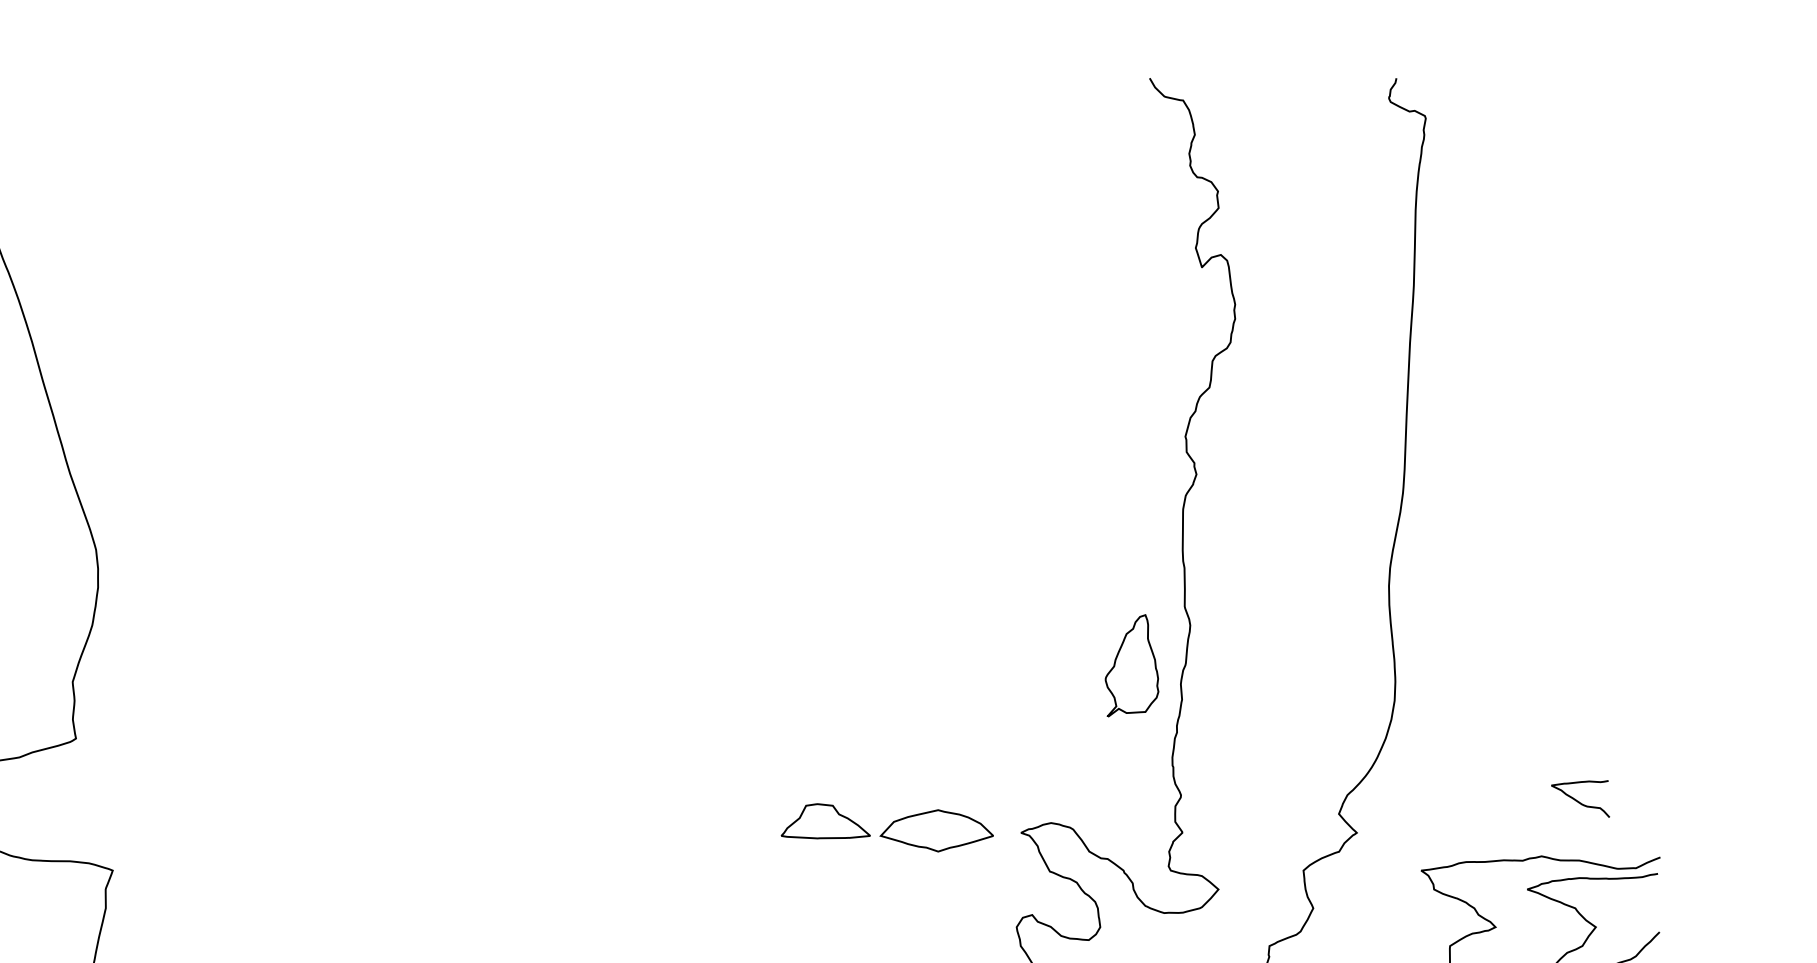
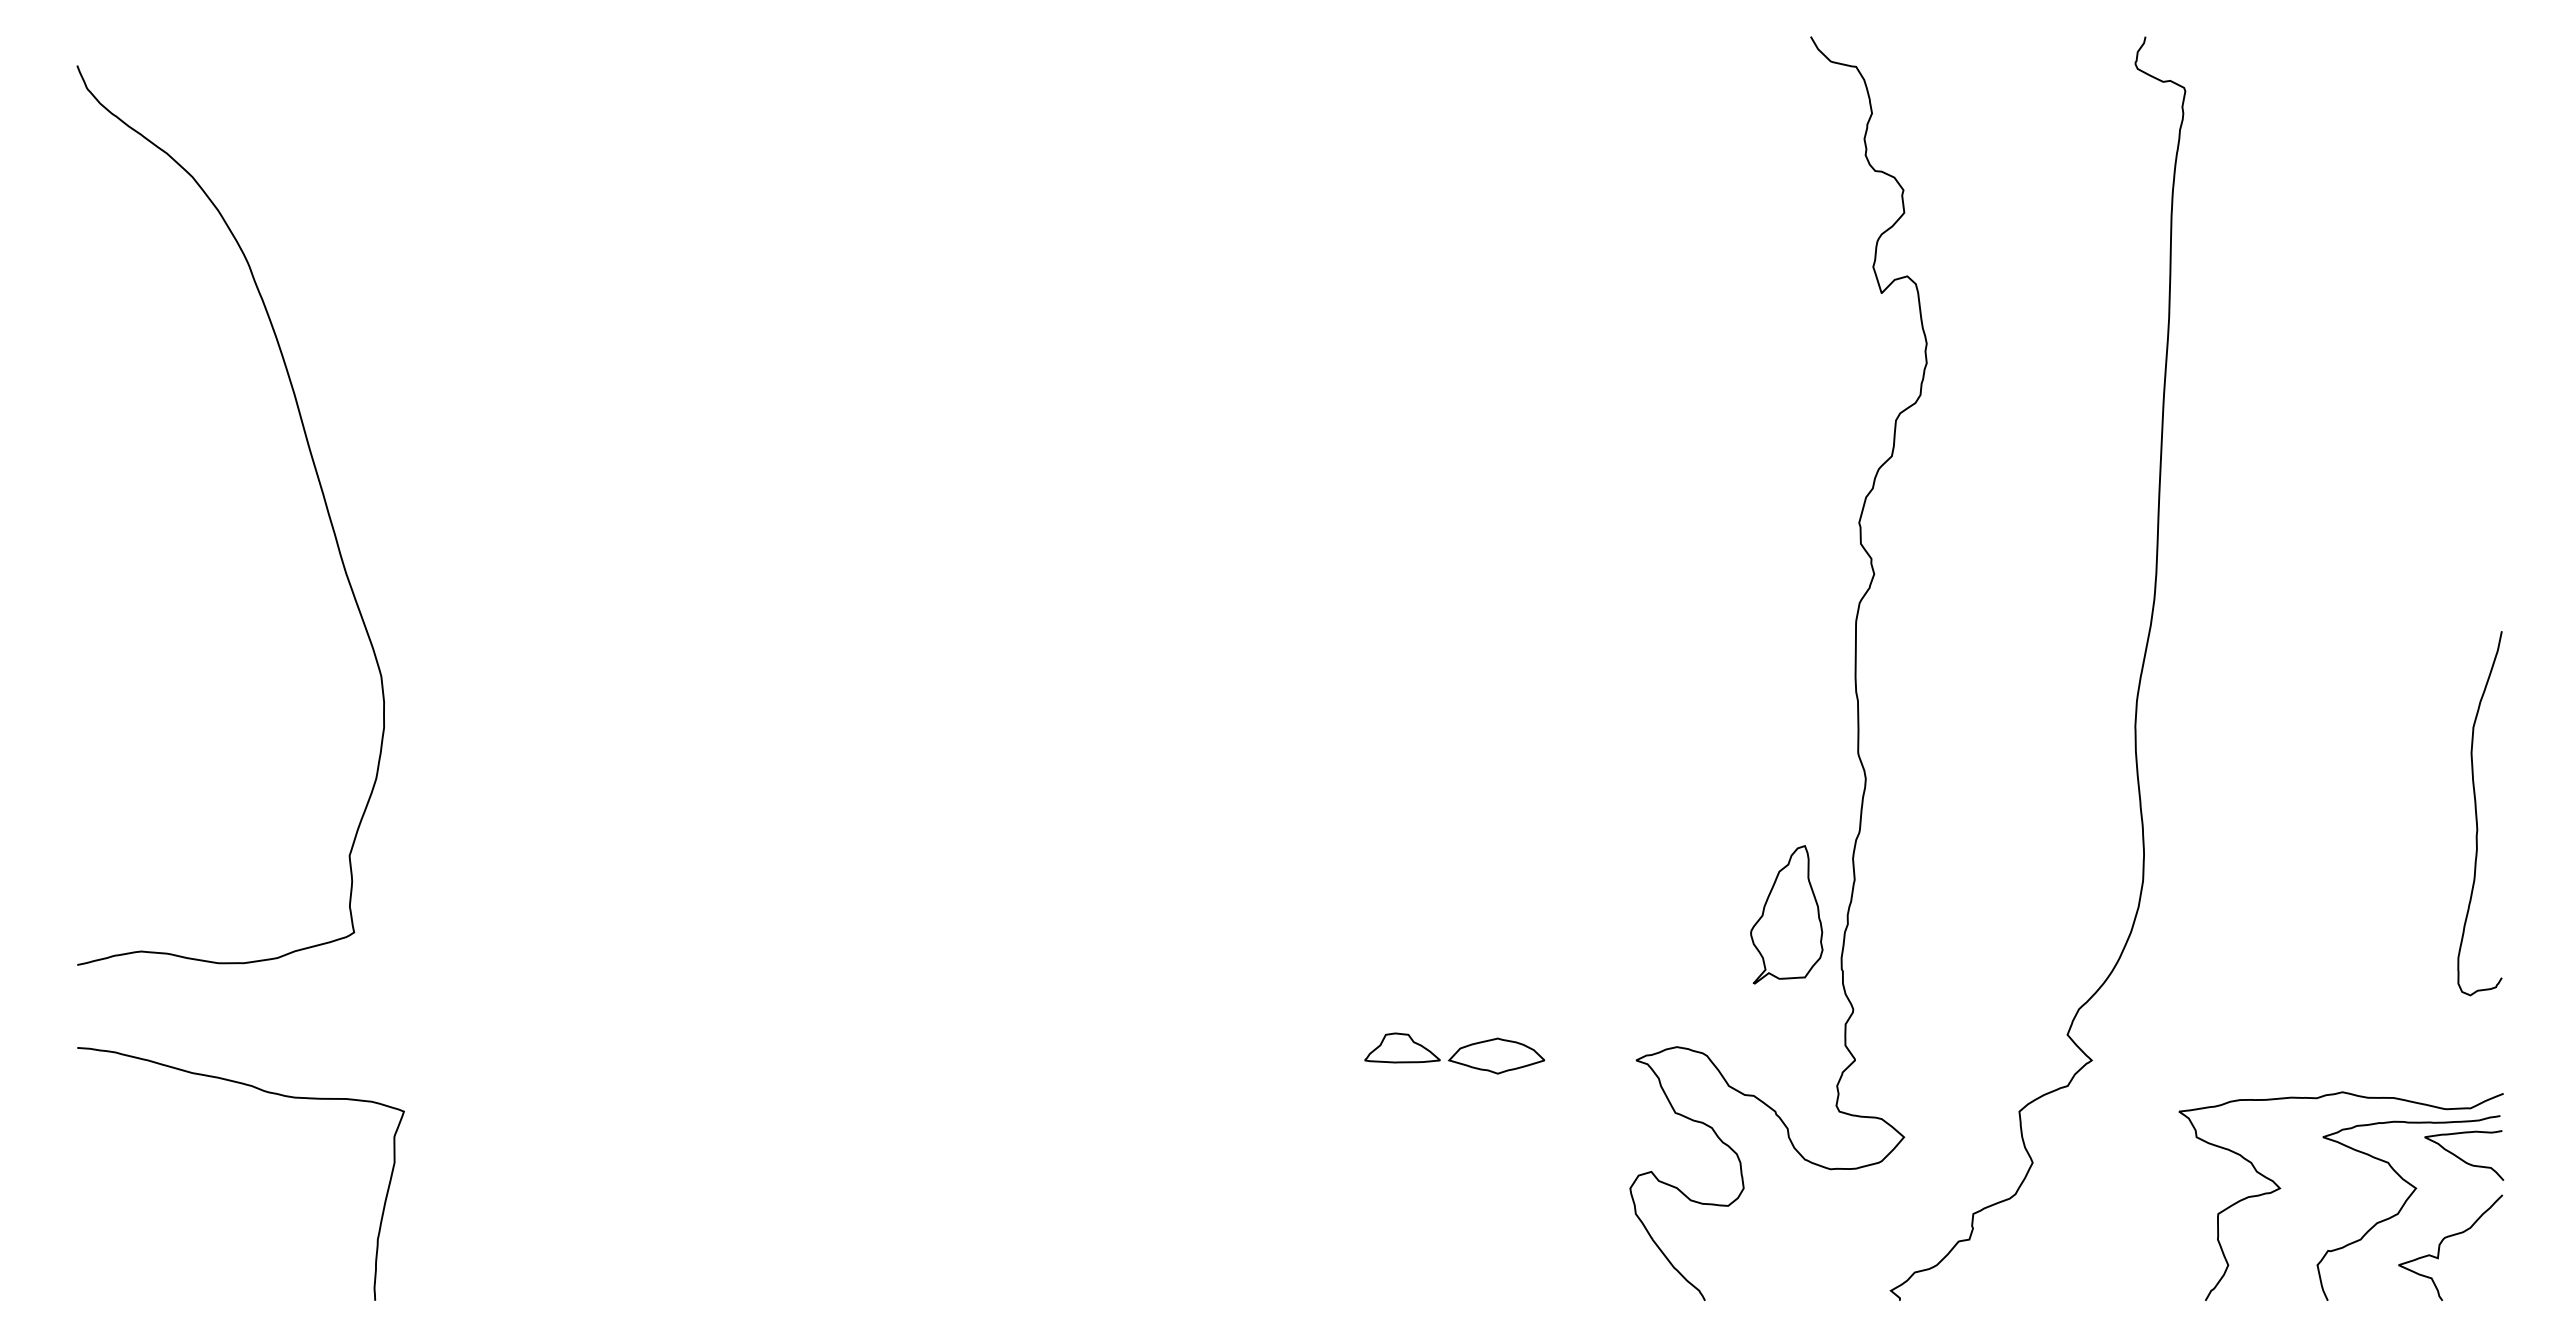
curve: (1641, 651) -> (2477, 814), added
part: (1131, 665) -> (1786, 914), moved
curve: (1579, 801) -> (2463, 1159), moved
part: (887, 827) -> (1454, 1053), size x0.62

